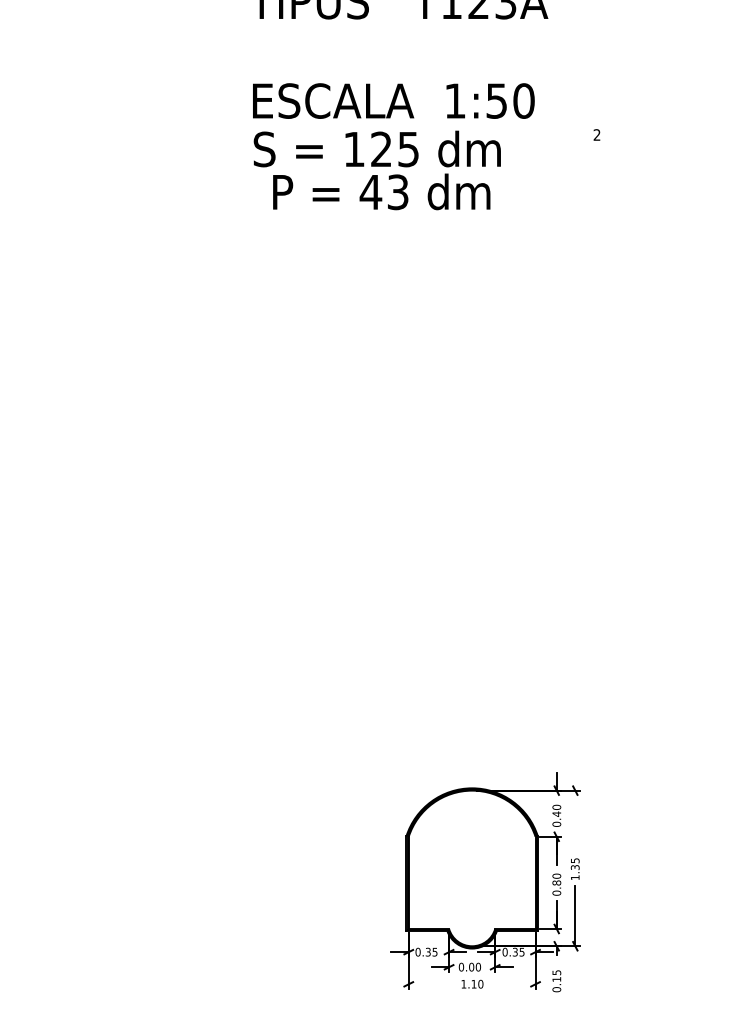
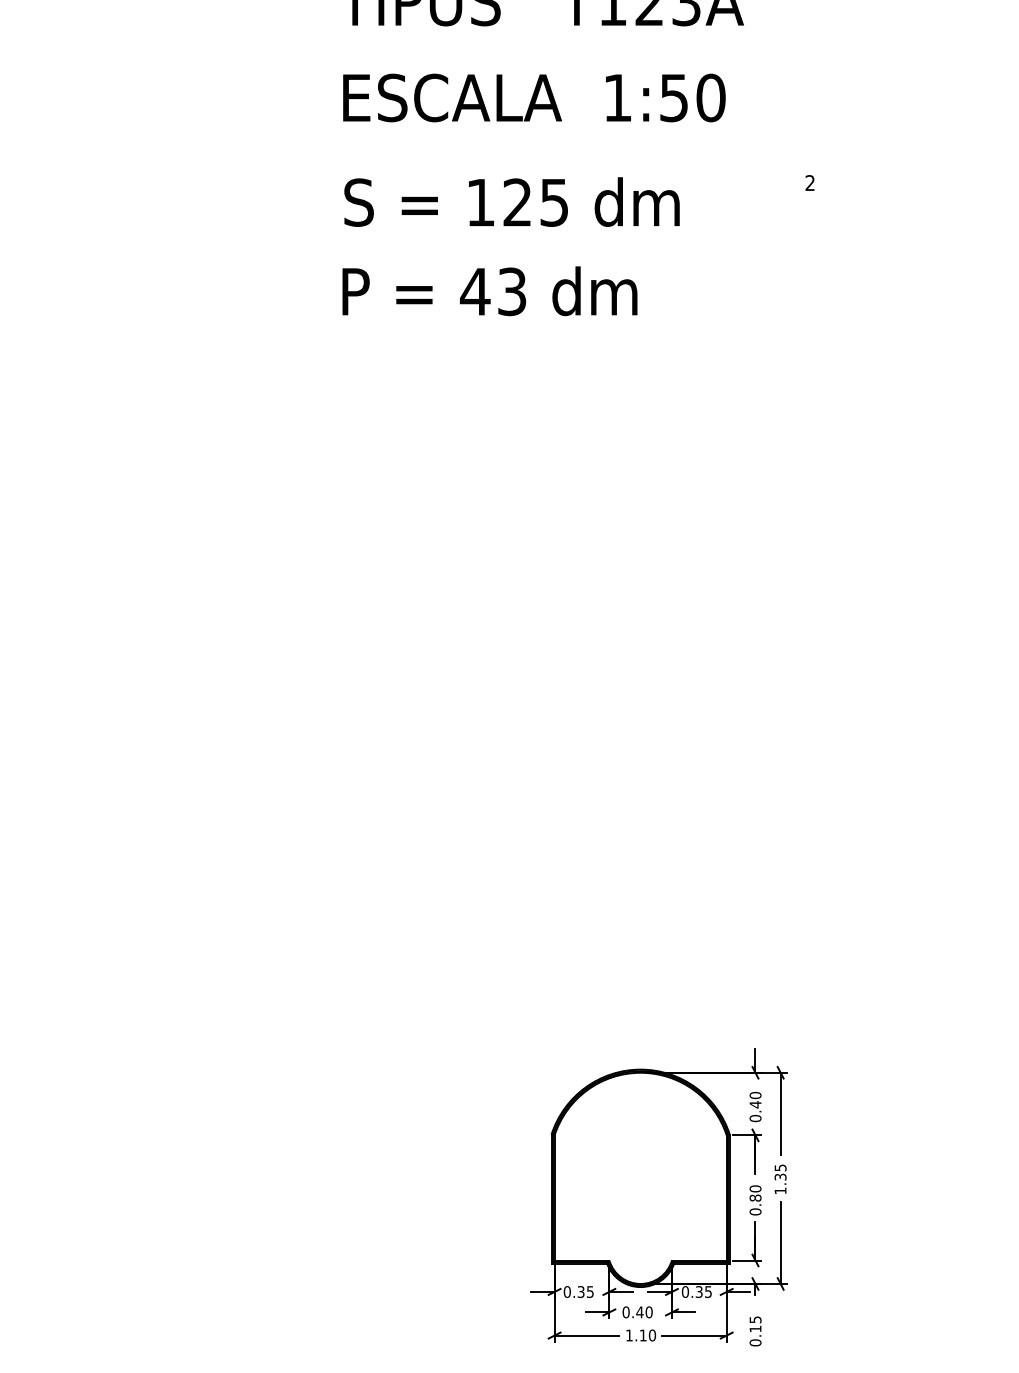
text: (393, 100) -> (534, 97), moved
text: (381, 192) -> (489, 291), moved
line: (575, 820) -> (780, 1113), added
text: (471, 967) -> (639, 1312), 0.00 -> 0.40
line: (432, 984) -> (586, 1335), added
line: (511, 984) -> (694, 1335), added

